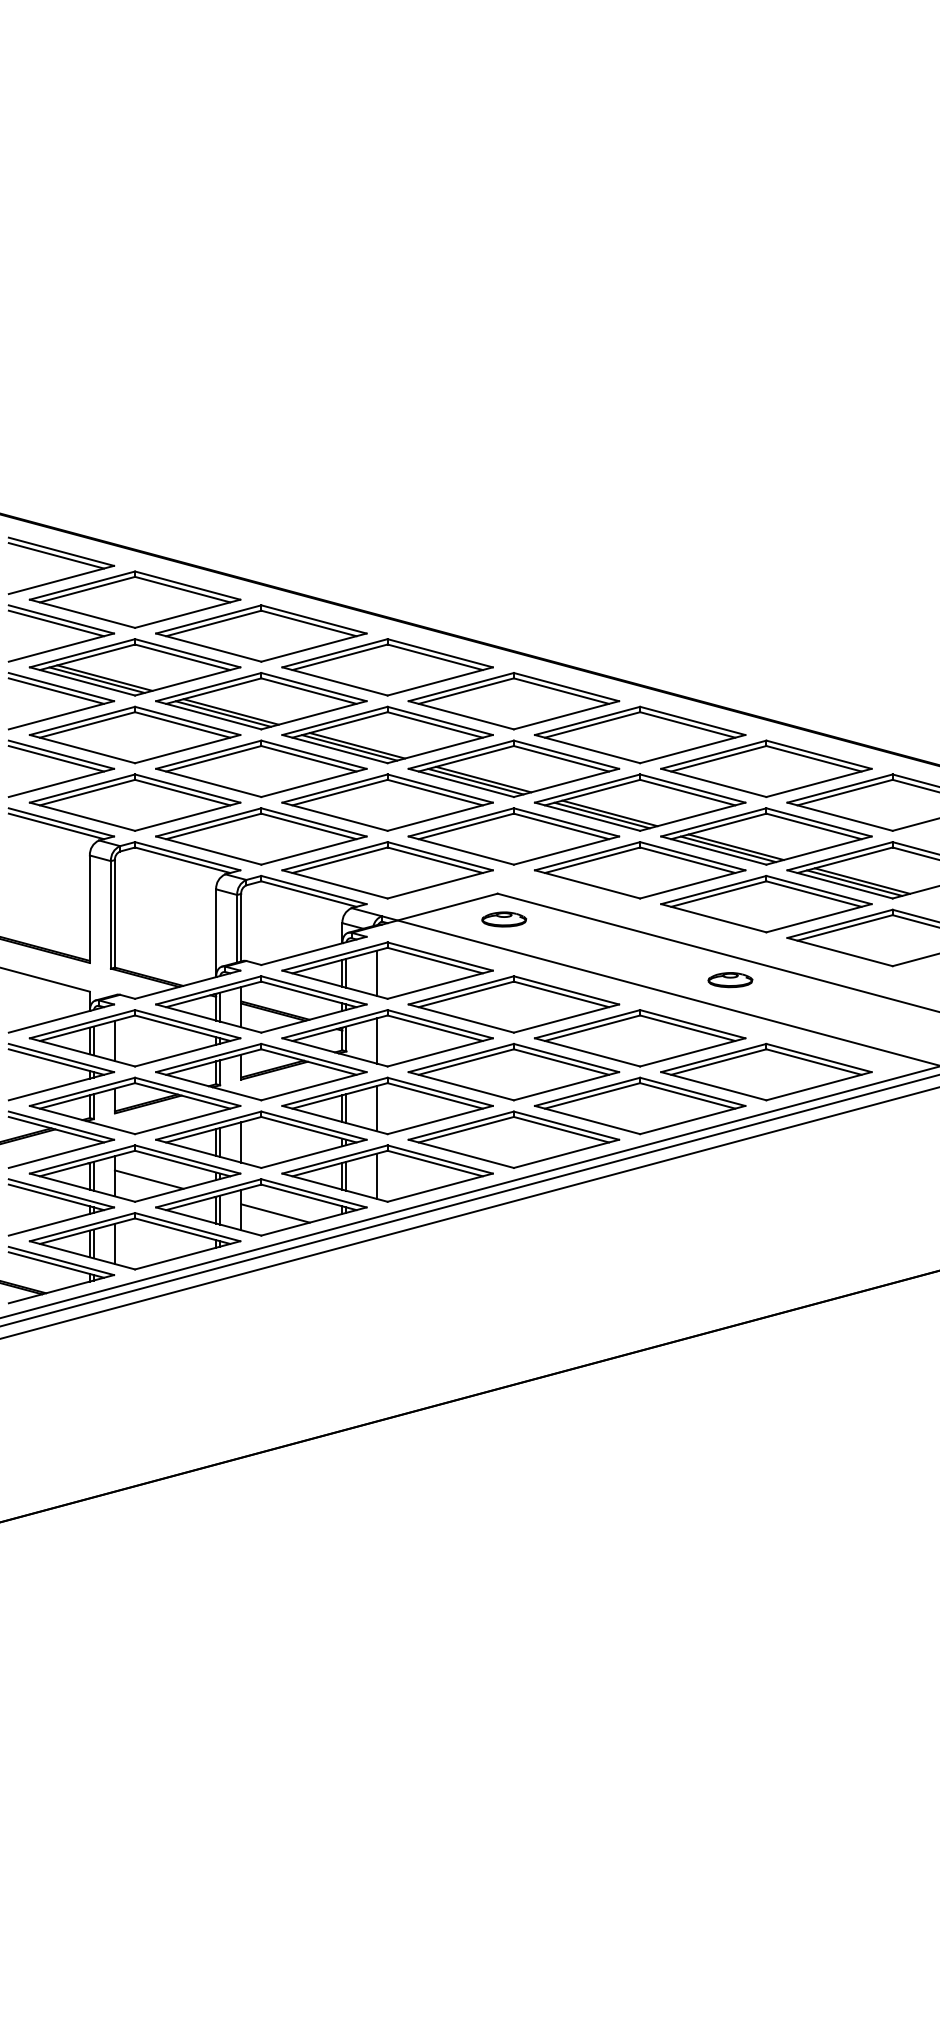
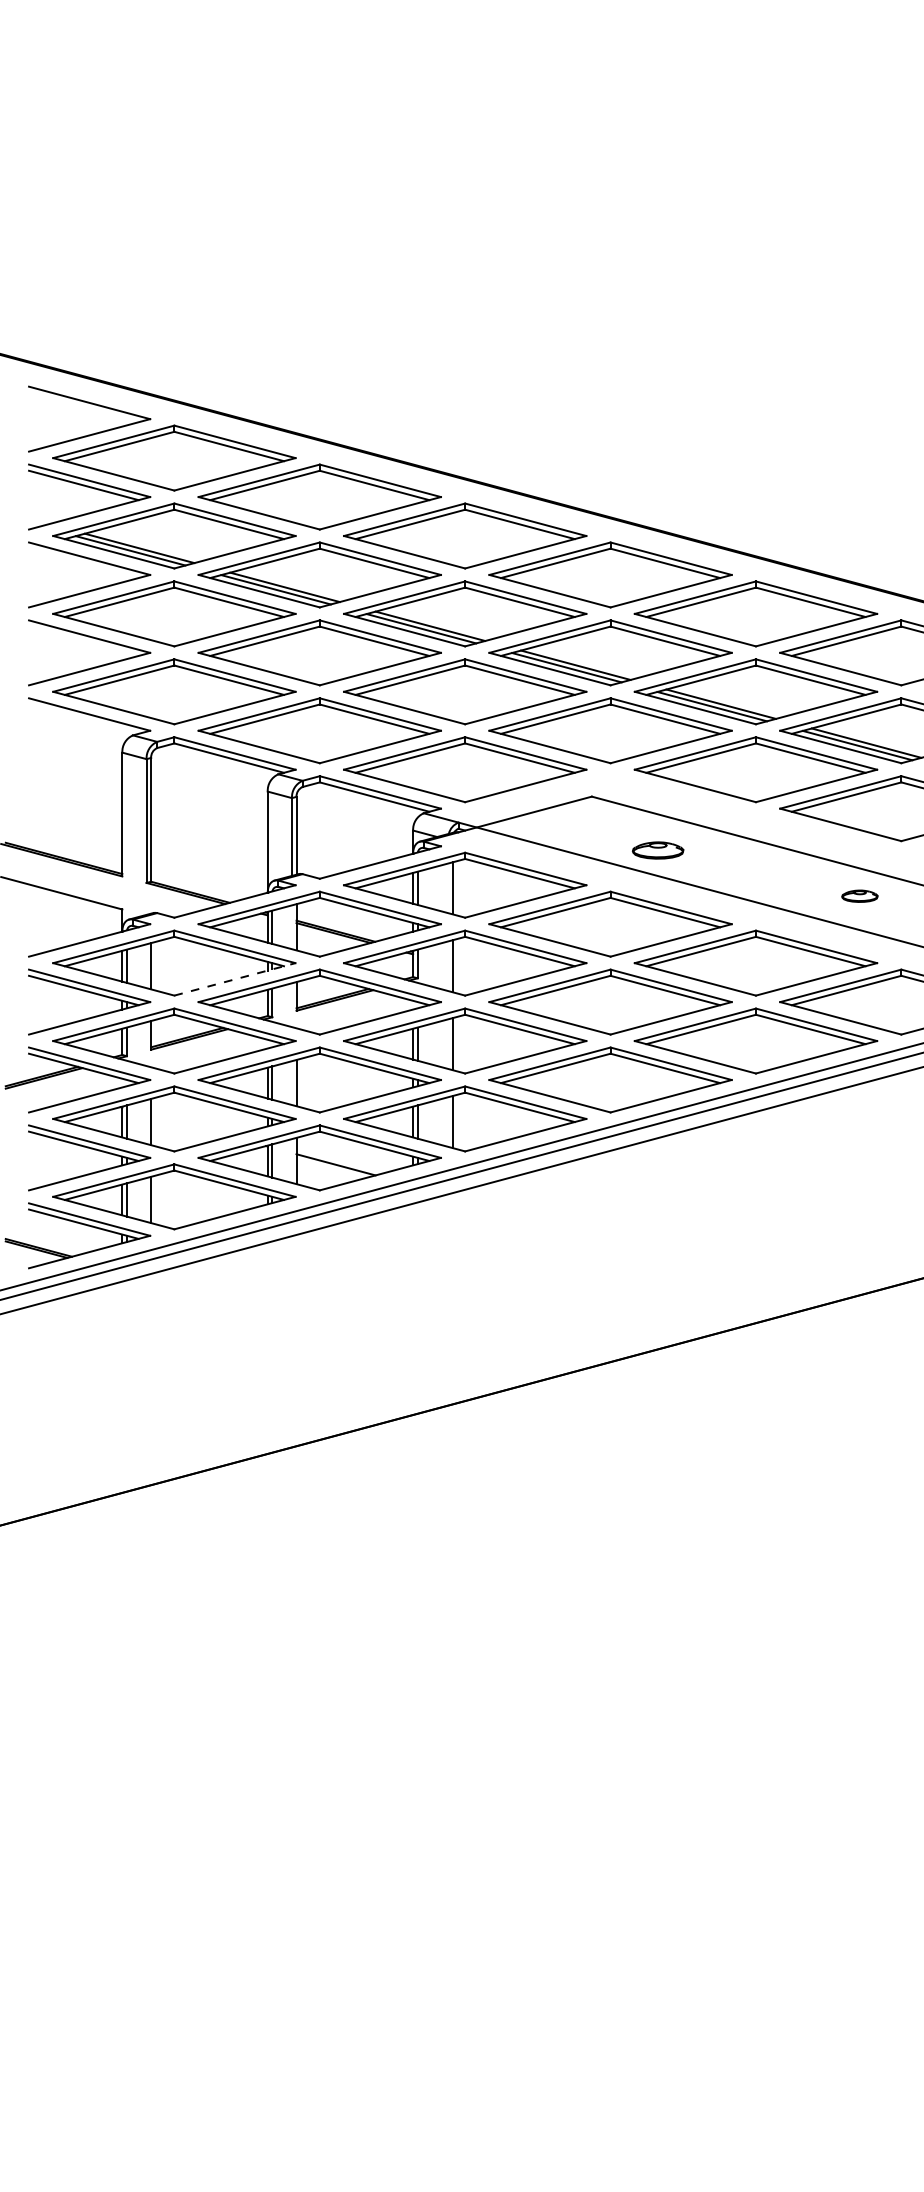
line: (56, 555) -> (83, 407), removed
line: (56, 690) -> (83, 562), removed
line: (56, 758) -> (83, 640), removed
line: (56, 826) -> (83, 719), removed
part: (504, 919) -> (658, 850), moved
part: (730, 980) -> (860, 896), size x0.7
line: (188, 1052) -> (235, 979), solid -> dashed
line: (148, 1179) -> (189, 1125), removed

